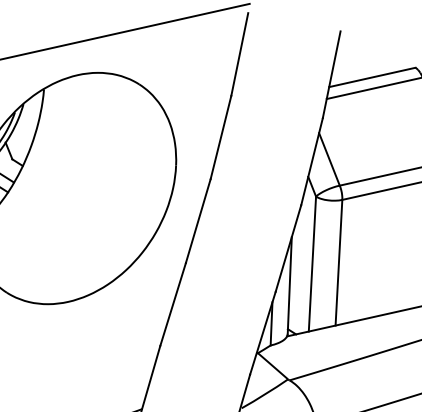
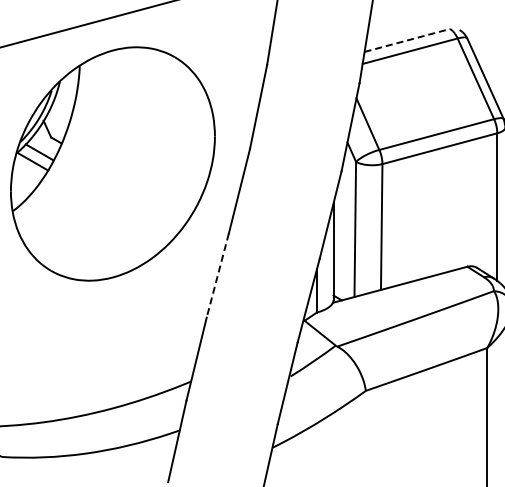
line: (372, 77) -> (407, 40), solid -> dashed
line: (172, 305) -> (217, 276), solid -> dashed

